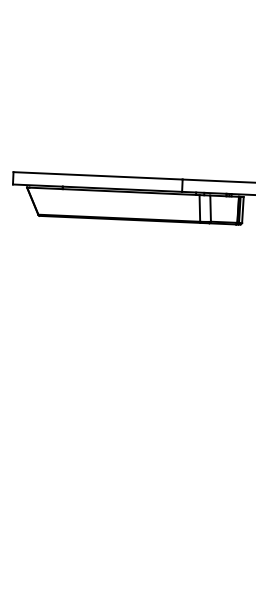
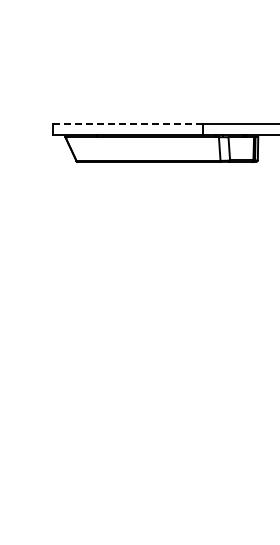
line: (97, 176) -> (127, 124), solid -> dashed

